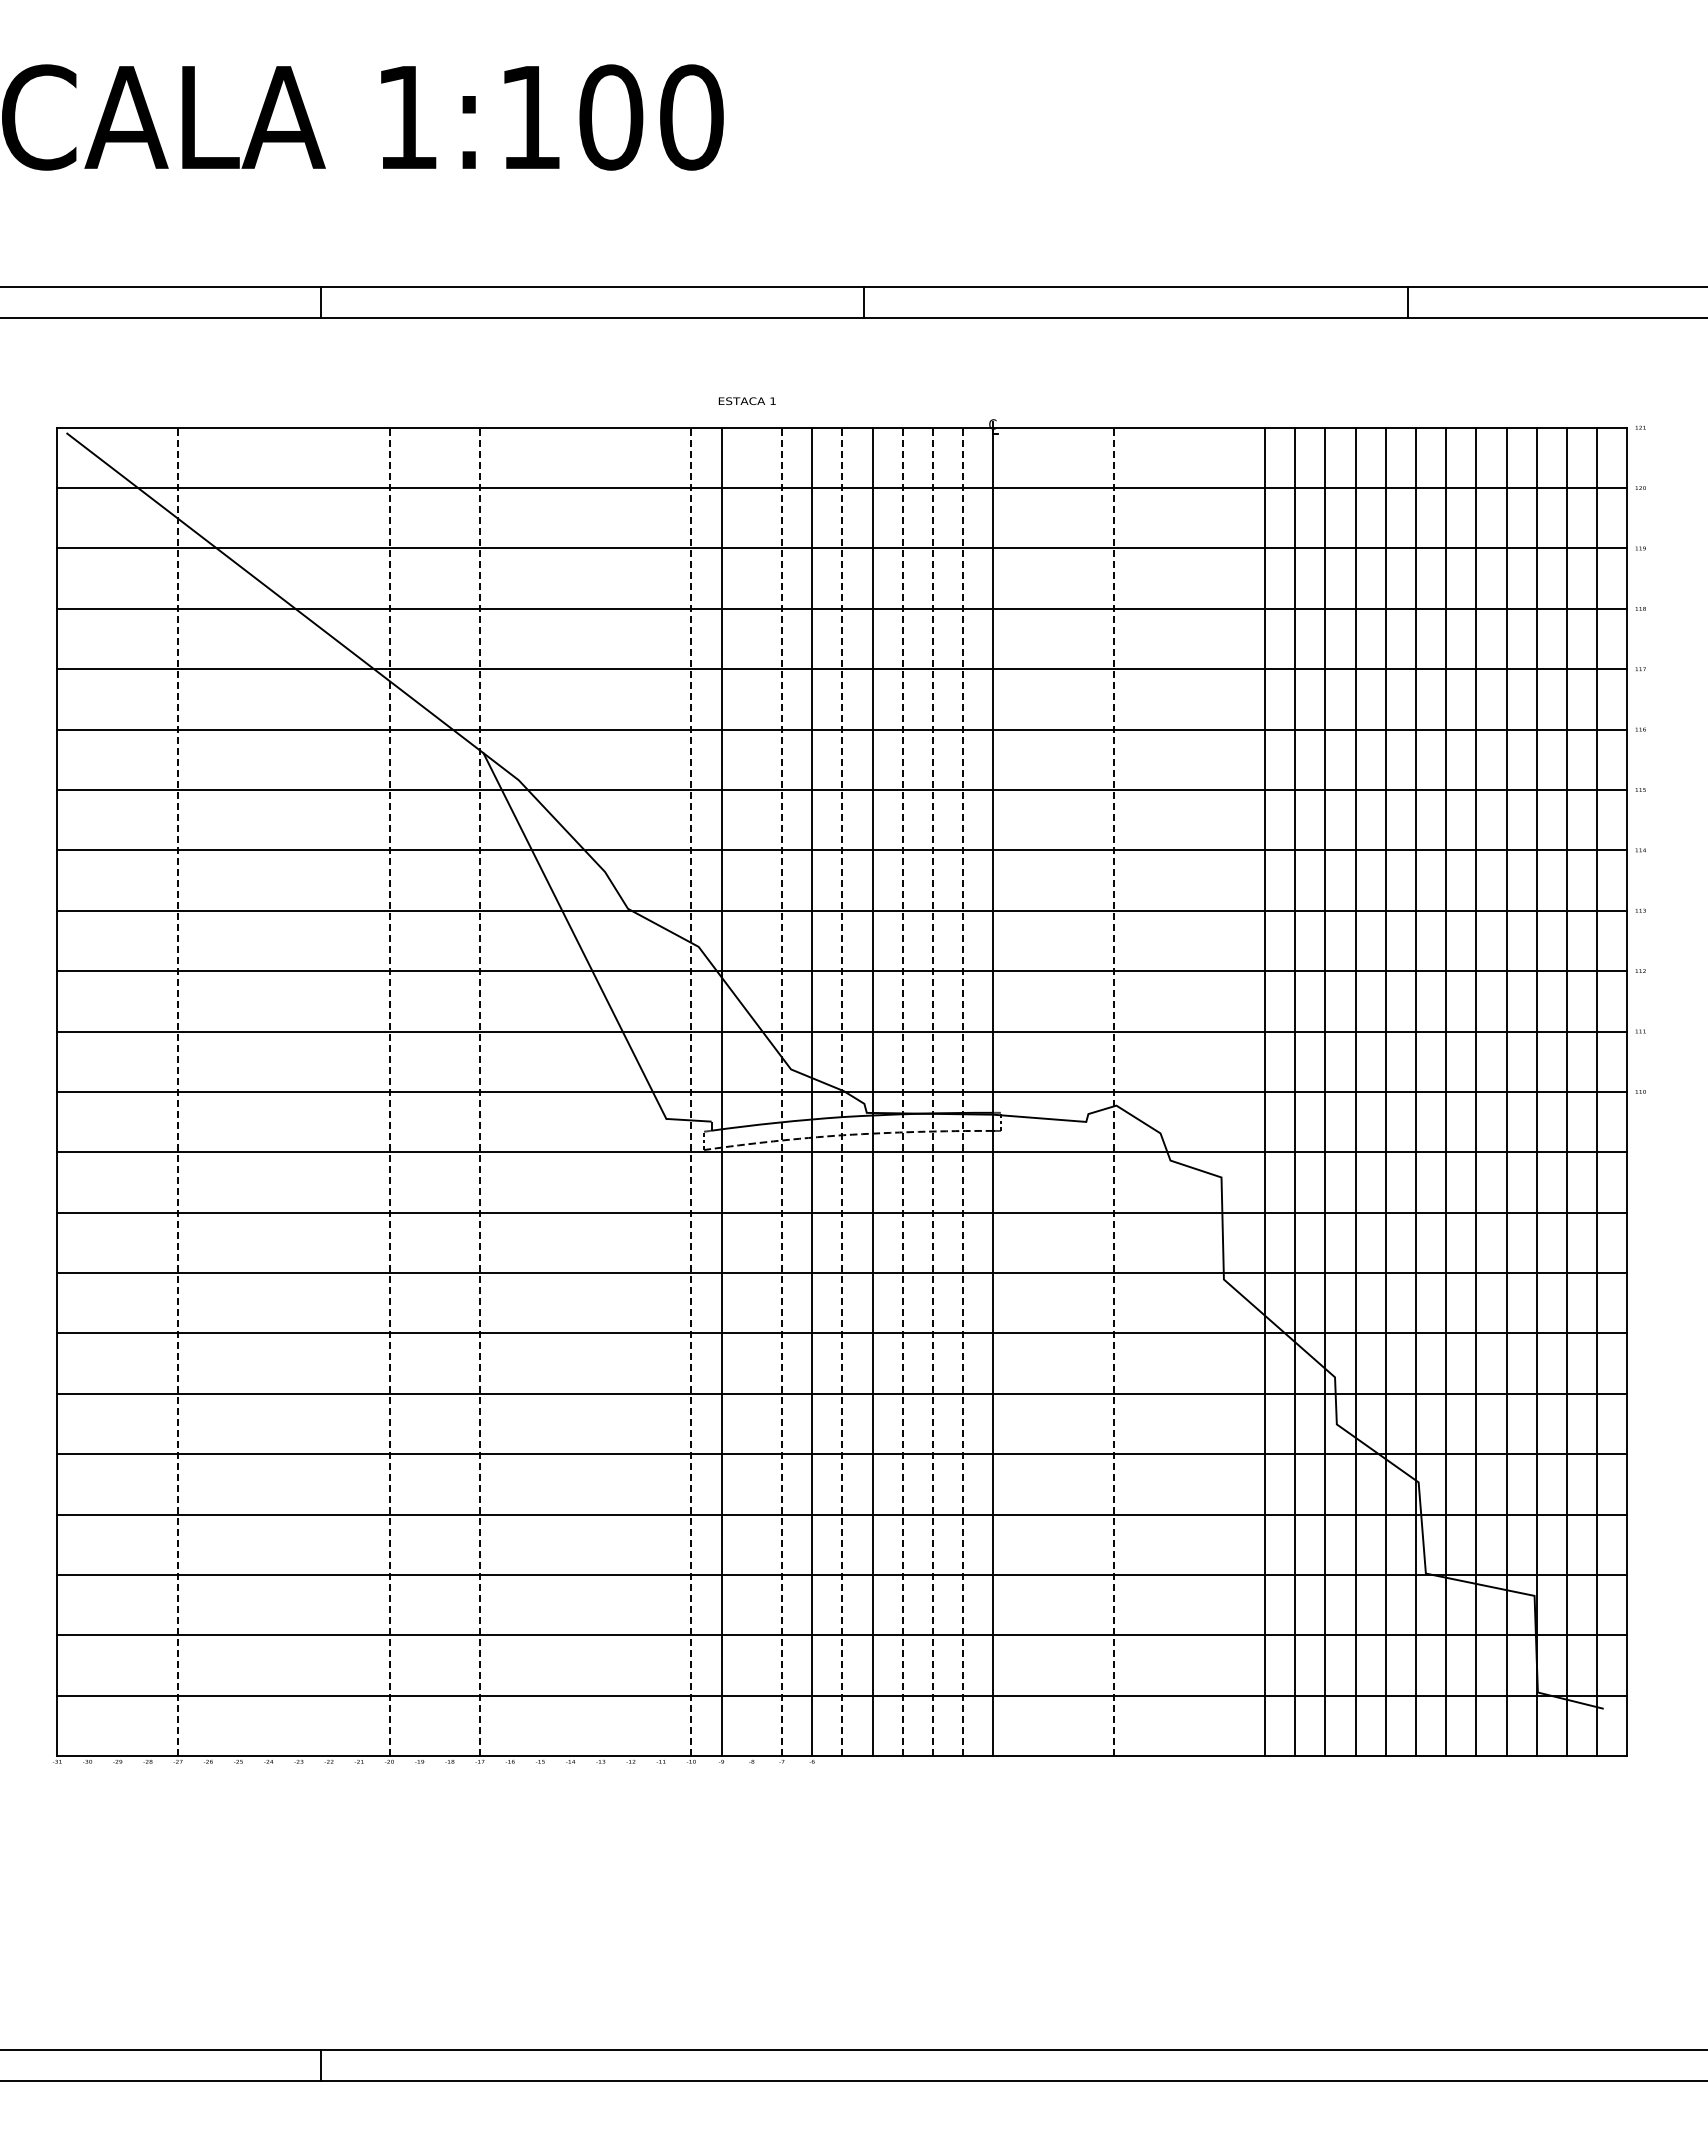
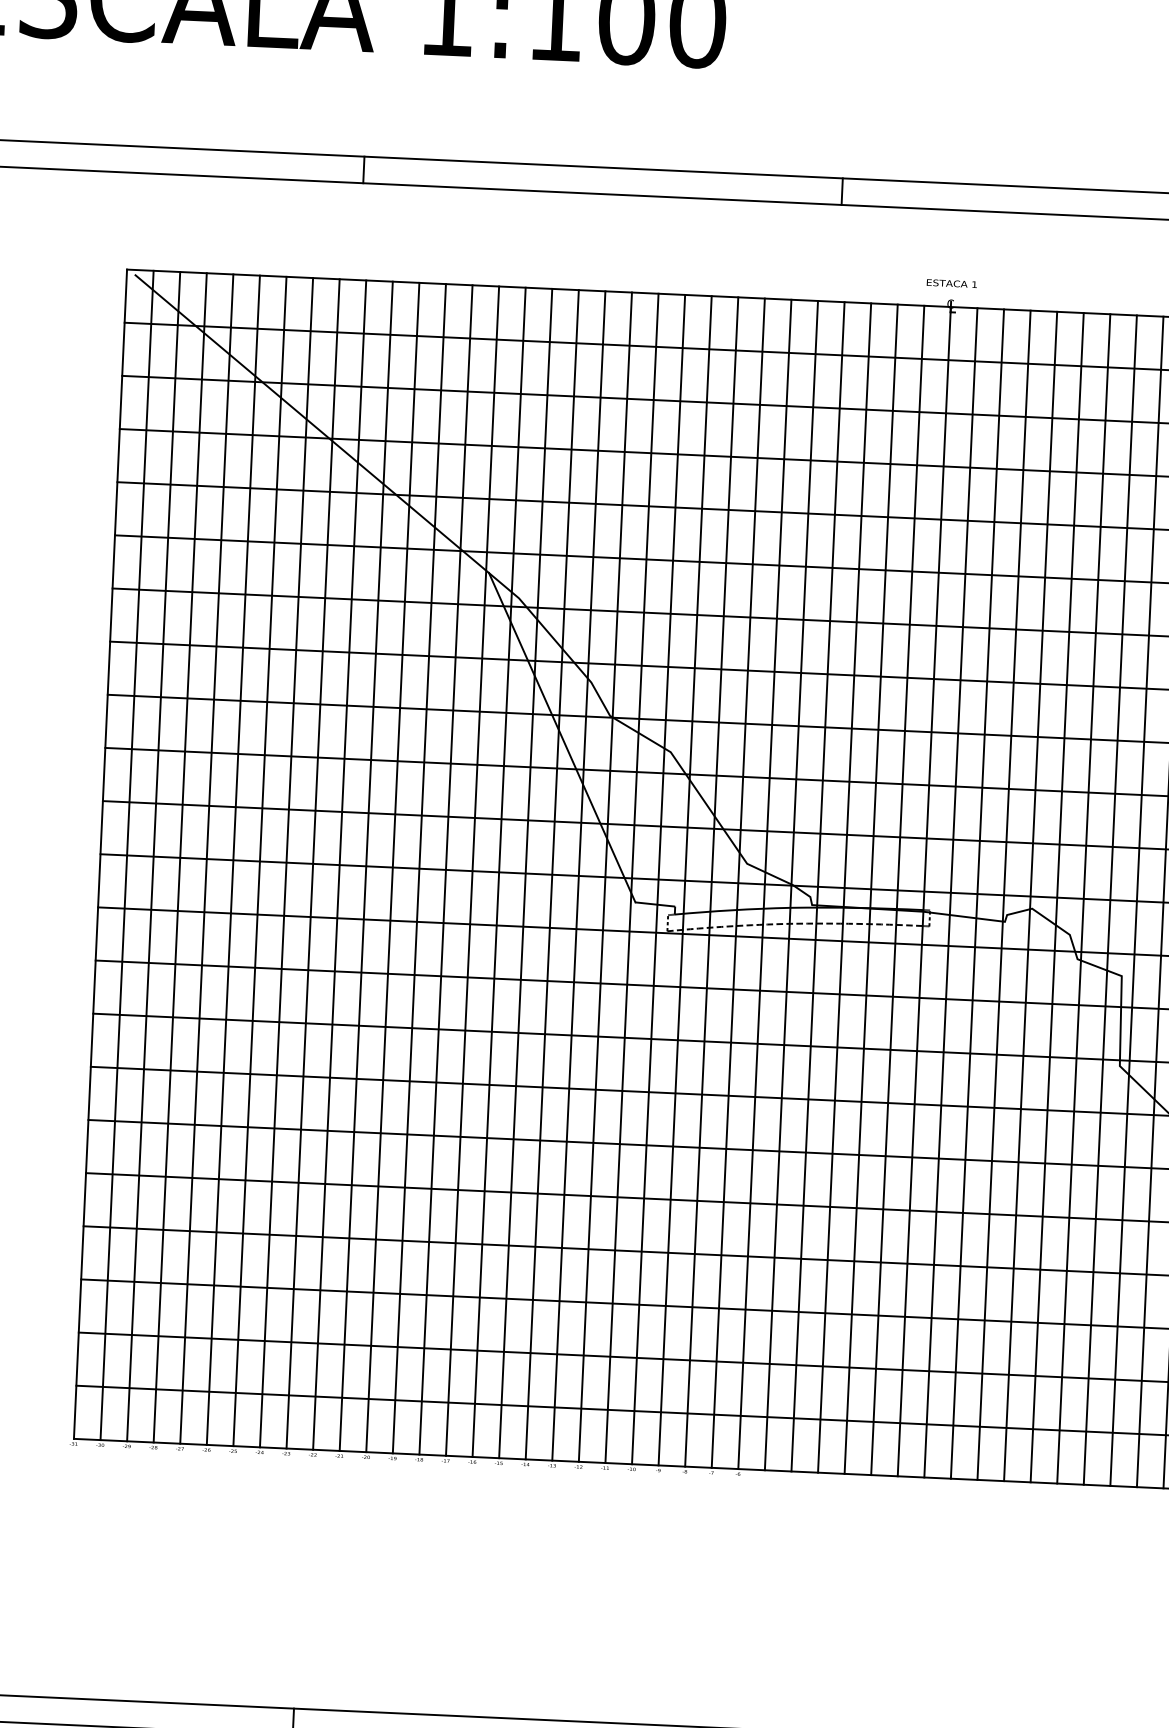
text: (746, 400) -> (951, 283), moved
line: (87, 1091) -> (126, 855), added
line: (117, 1091) -> (153, 856), added
line: (148, 1091) -> (180, 857), added
line: (178, 1091) -> (207, 858), dashed -> solid
line: (208, 1091) -> (233, 859), added
line: (238, 1091) -> (259, 861), added
line: (268, 1091) -> (286, 862), added
line: (298, 1091) -> (312, 863), added
line: (329, 1091) -> (339, 864), added
line: (359, 1091) -> (366, 865), added
line: (389, 1091) -> (392, 867), dashed -> solid
line: (419, 1091) -> (419, 868), added
line: (449, 1091) -> (445, 869), added
line: (480, 1091) -> (472, 870), dashed -> solid
line: (510, 1091) -> (499, 872), added
line: (540, 1091) -> (525, 873), added
line: (570, 1091) -> (552, 874), added
line: (600, 1091) -> (578, 875), added
line: (631, 1091) -> (605, 876), added
line: (661, 1091) -> (632, 878), added
line: (691, 1091) -> (658, 879), dashed -> solid
line: (751, 1091) -> (711, 881), added
line: (781, 1091) -> (737, 882), dashed -> solid
line: (842, 1091) -> (791, 885), dashed -> solid
line: (902, 1091) -> (844, 887), dashed -> solid
line: (932, 1091) -> (870, 888), dashed -> solid
line: (963, 1091) -> (898, 890), dashed -> solid
line: (1023, 1091) -> (950, 892), added
line: (1053, 1091) -> (977, 893), added
line: (1083, 1091) -> (1003, 894), added
line: (1114, 1091) -> (1031, 896), dashed -> solid
line: (1144, 1091) -> (1057, 897), added
line: (1174, 1091) -> (1083, 898), added
line: (1204, 1091) -> (1110, 899), added
line: (1234, 1091) -> (1136, 900), added

